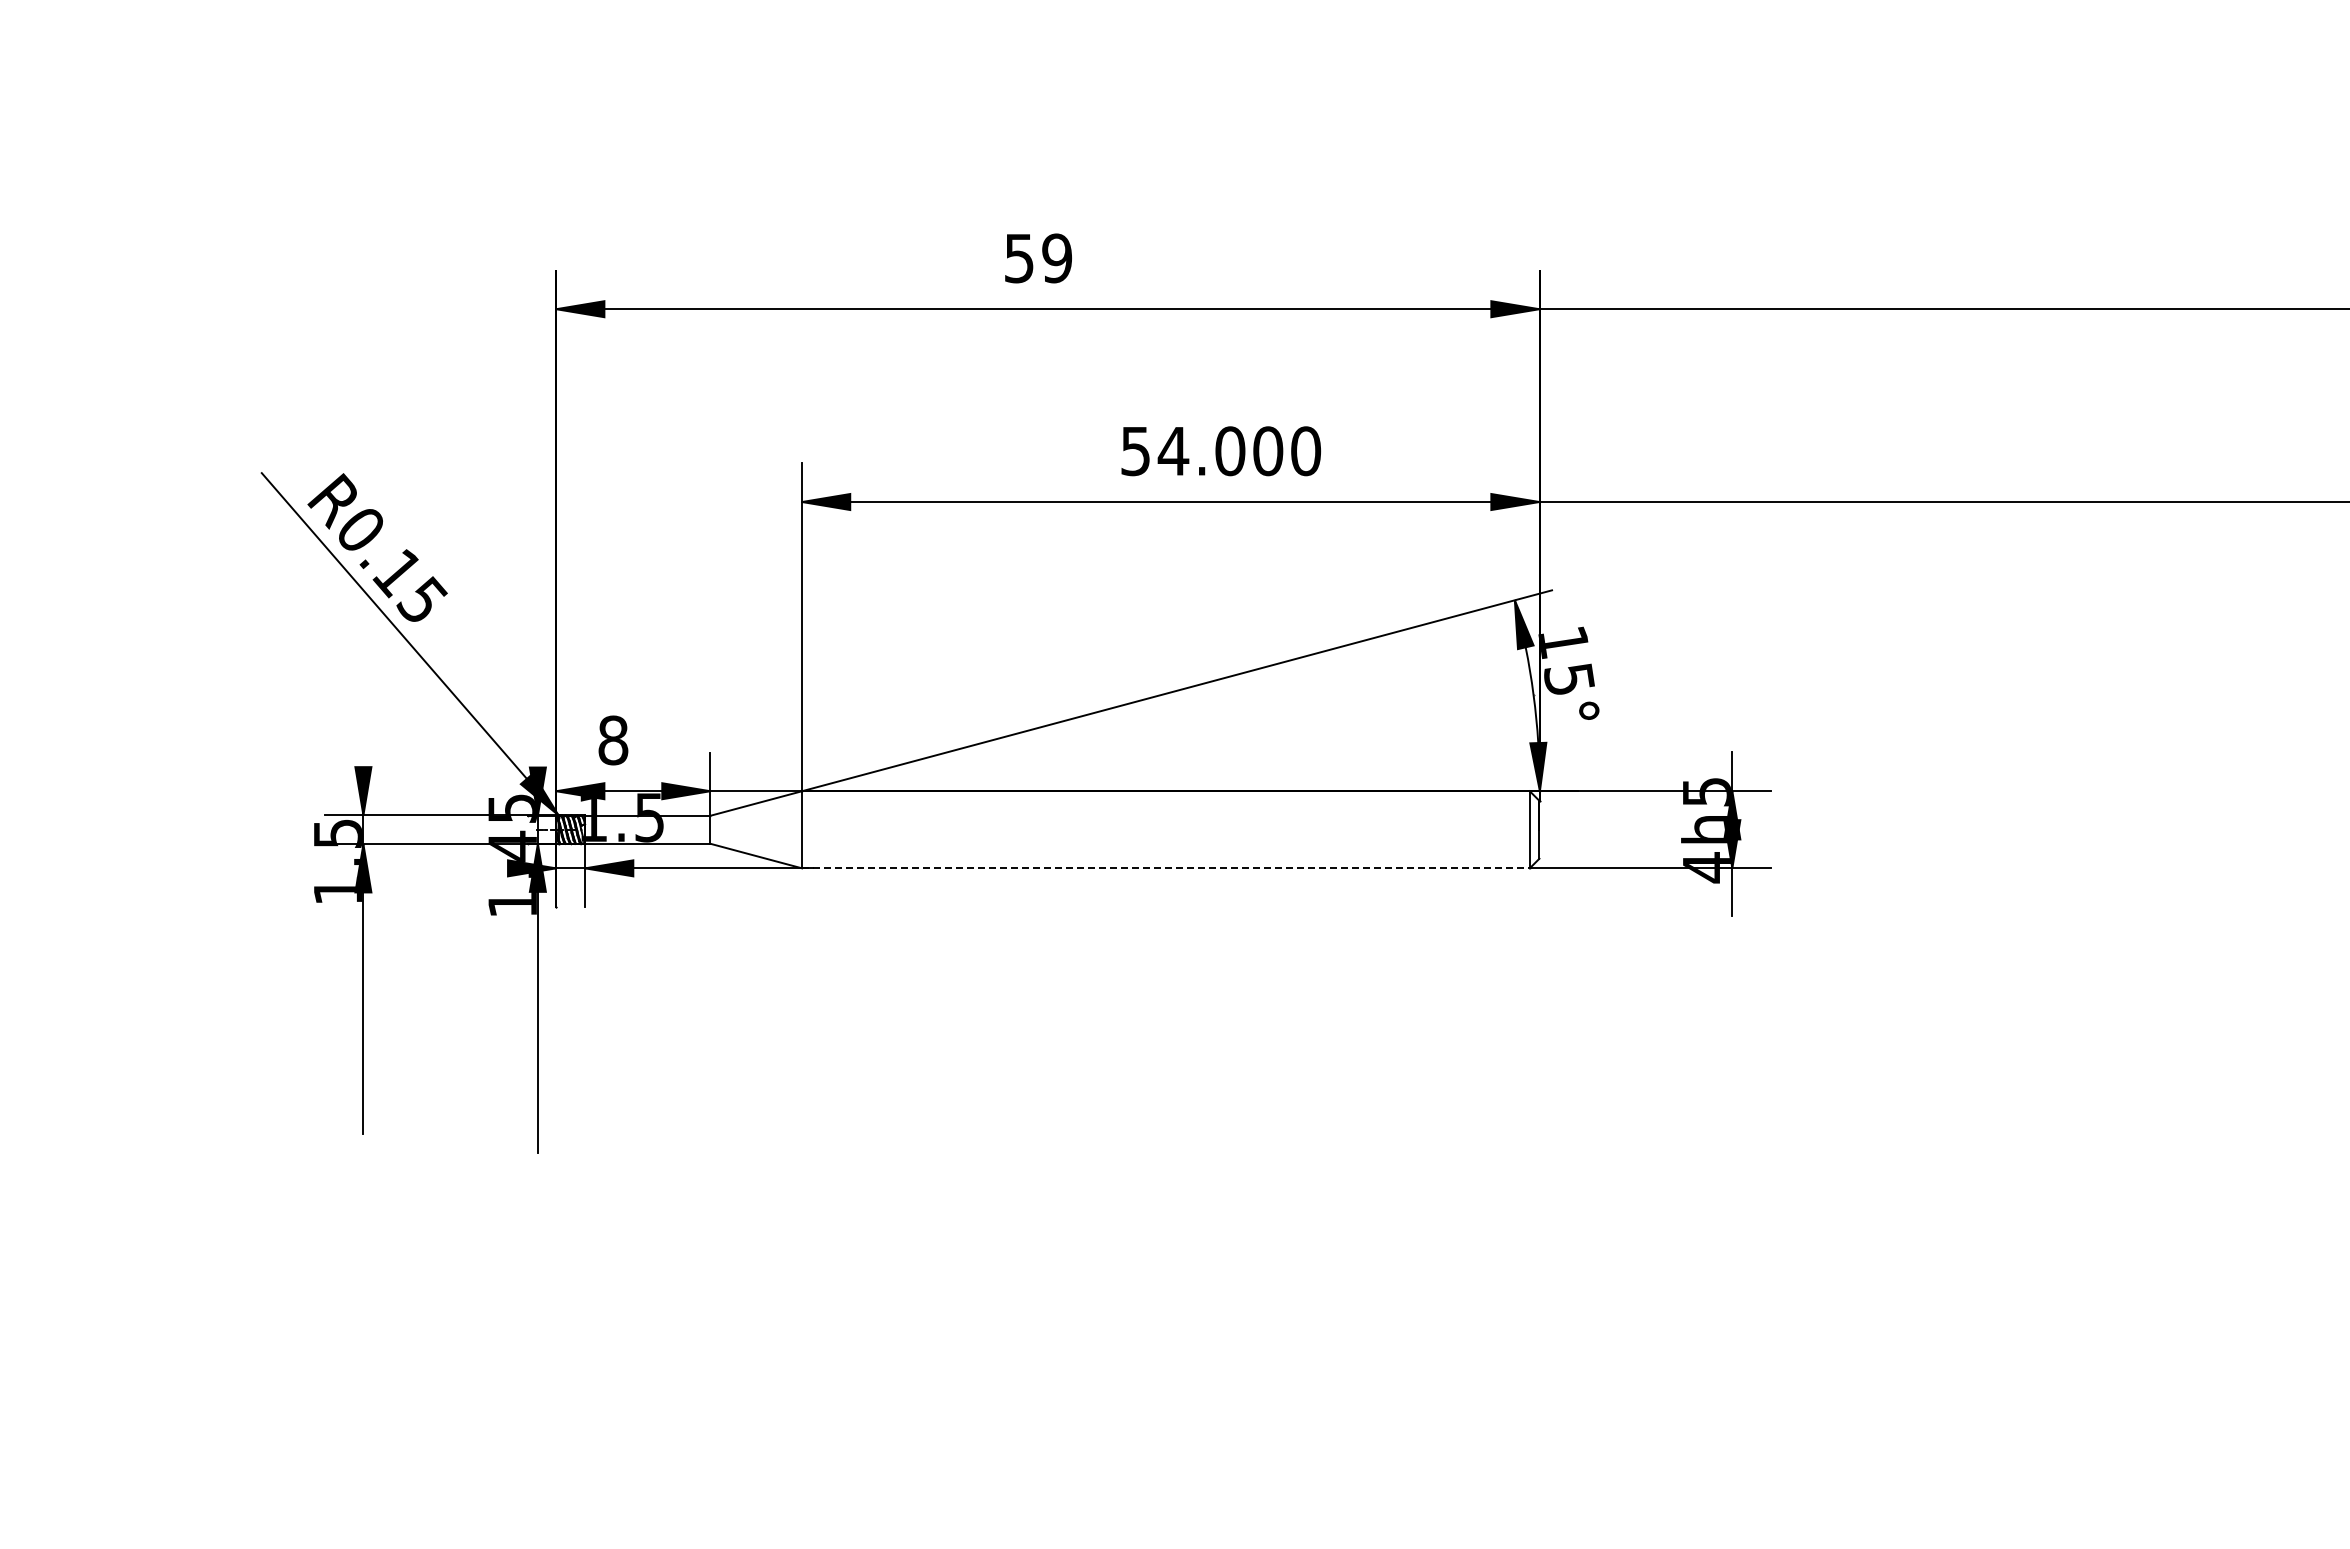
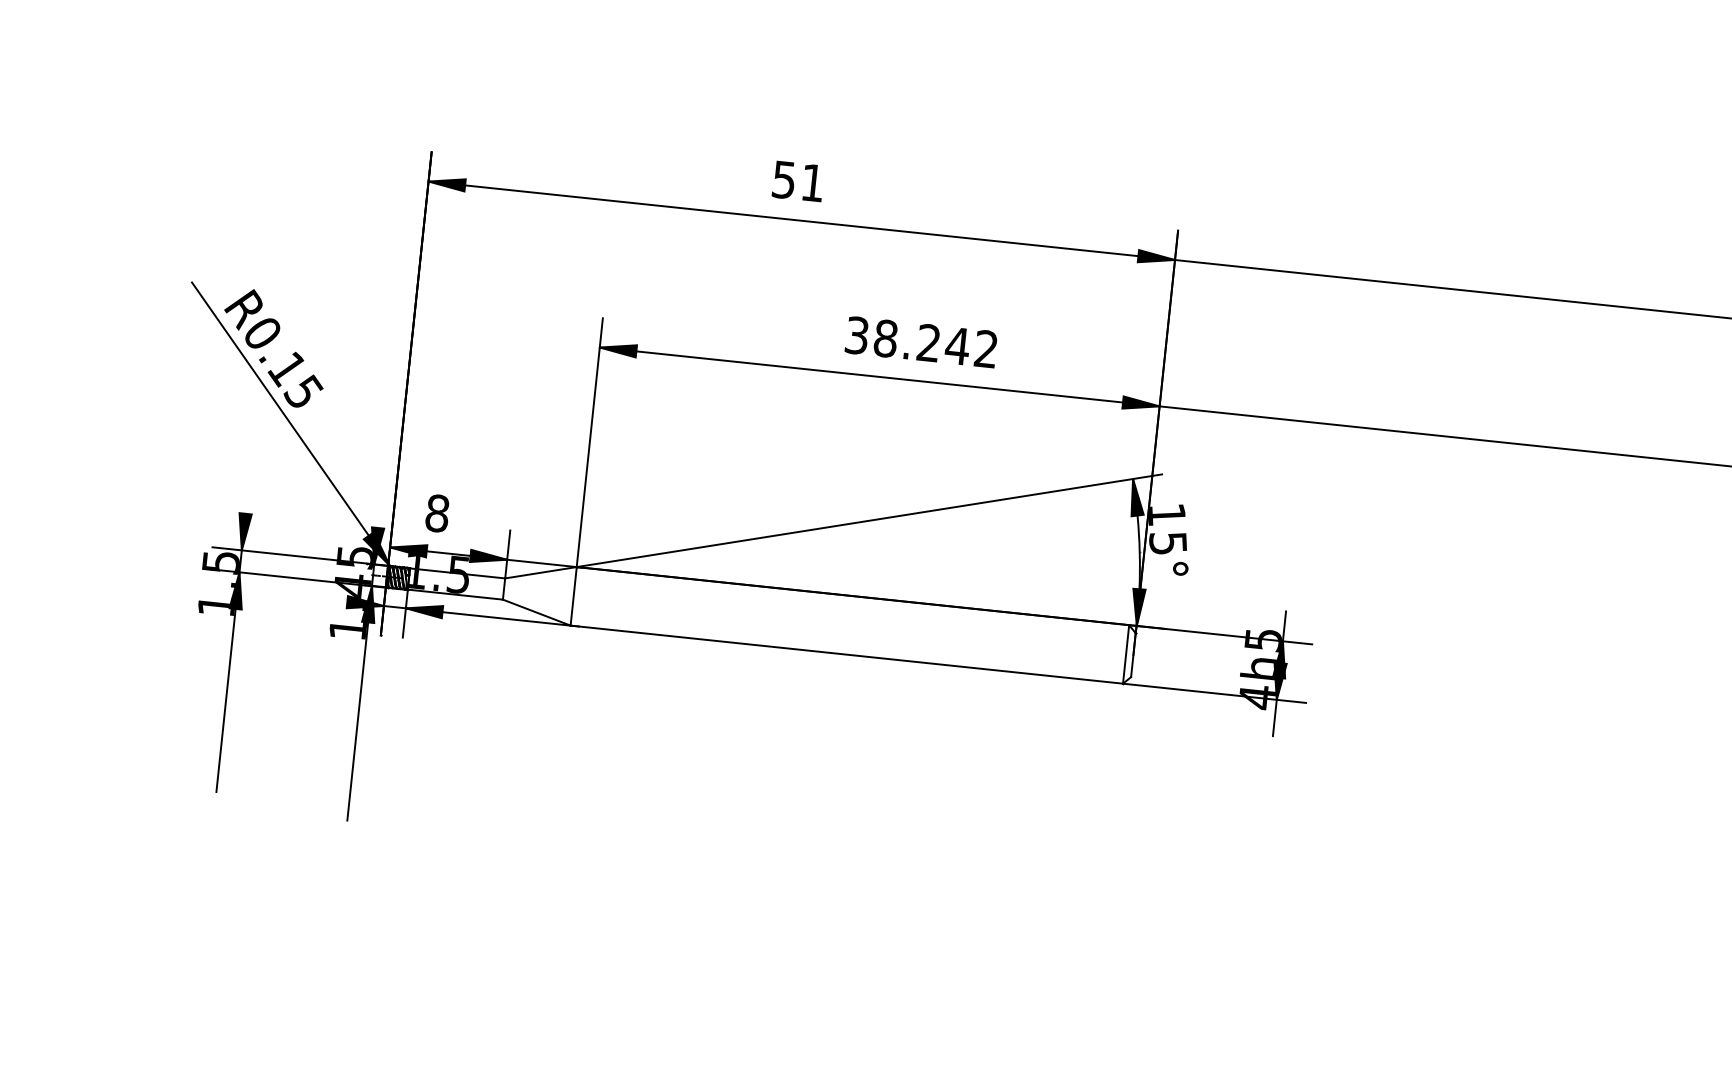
text: (1057, 258) -> (813, 183), 59 -> 51
text: (1221, 451) -> (922, 342), 54.000 -> 38.242
line: (1165, 868) -> (846, 654), dashed -> solid

